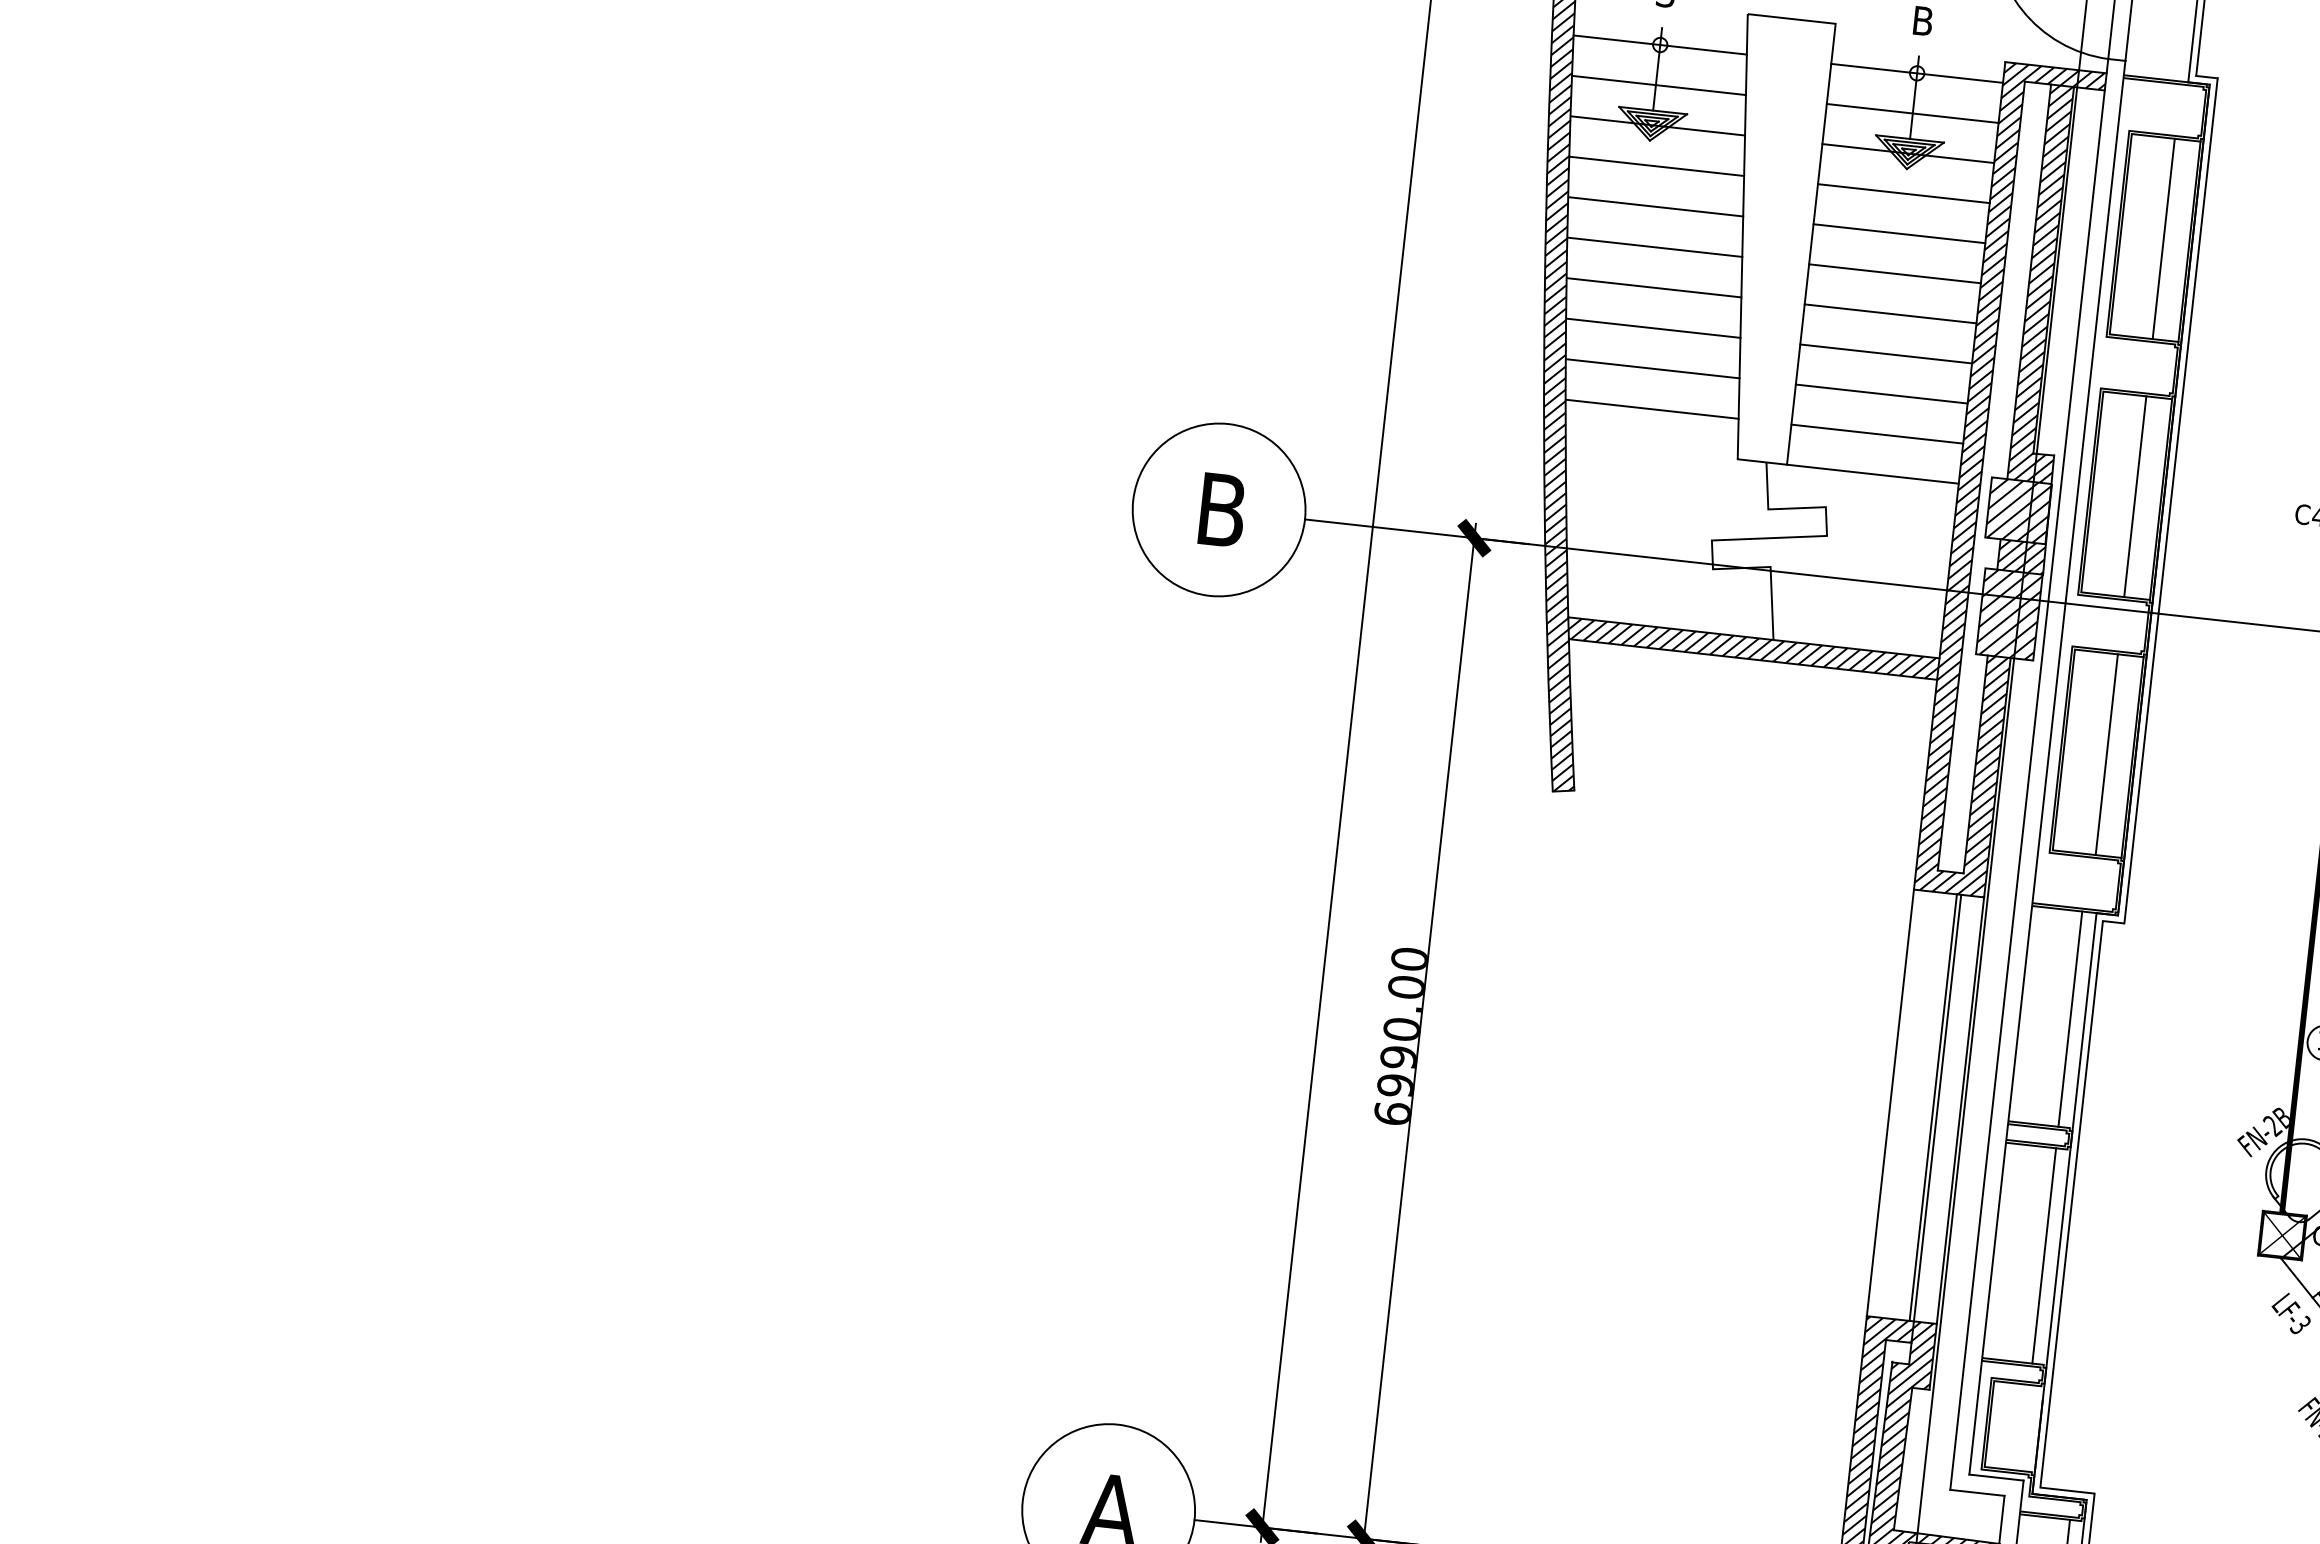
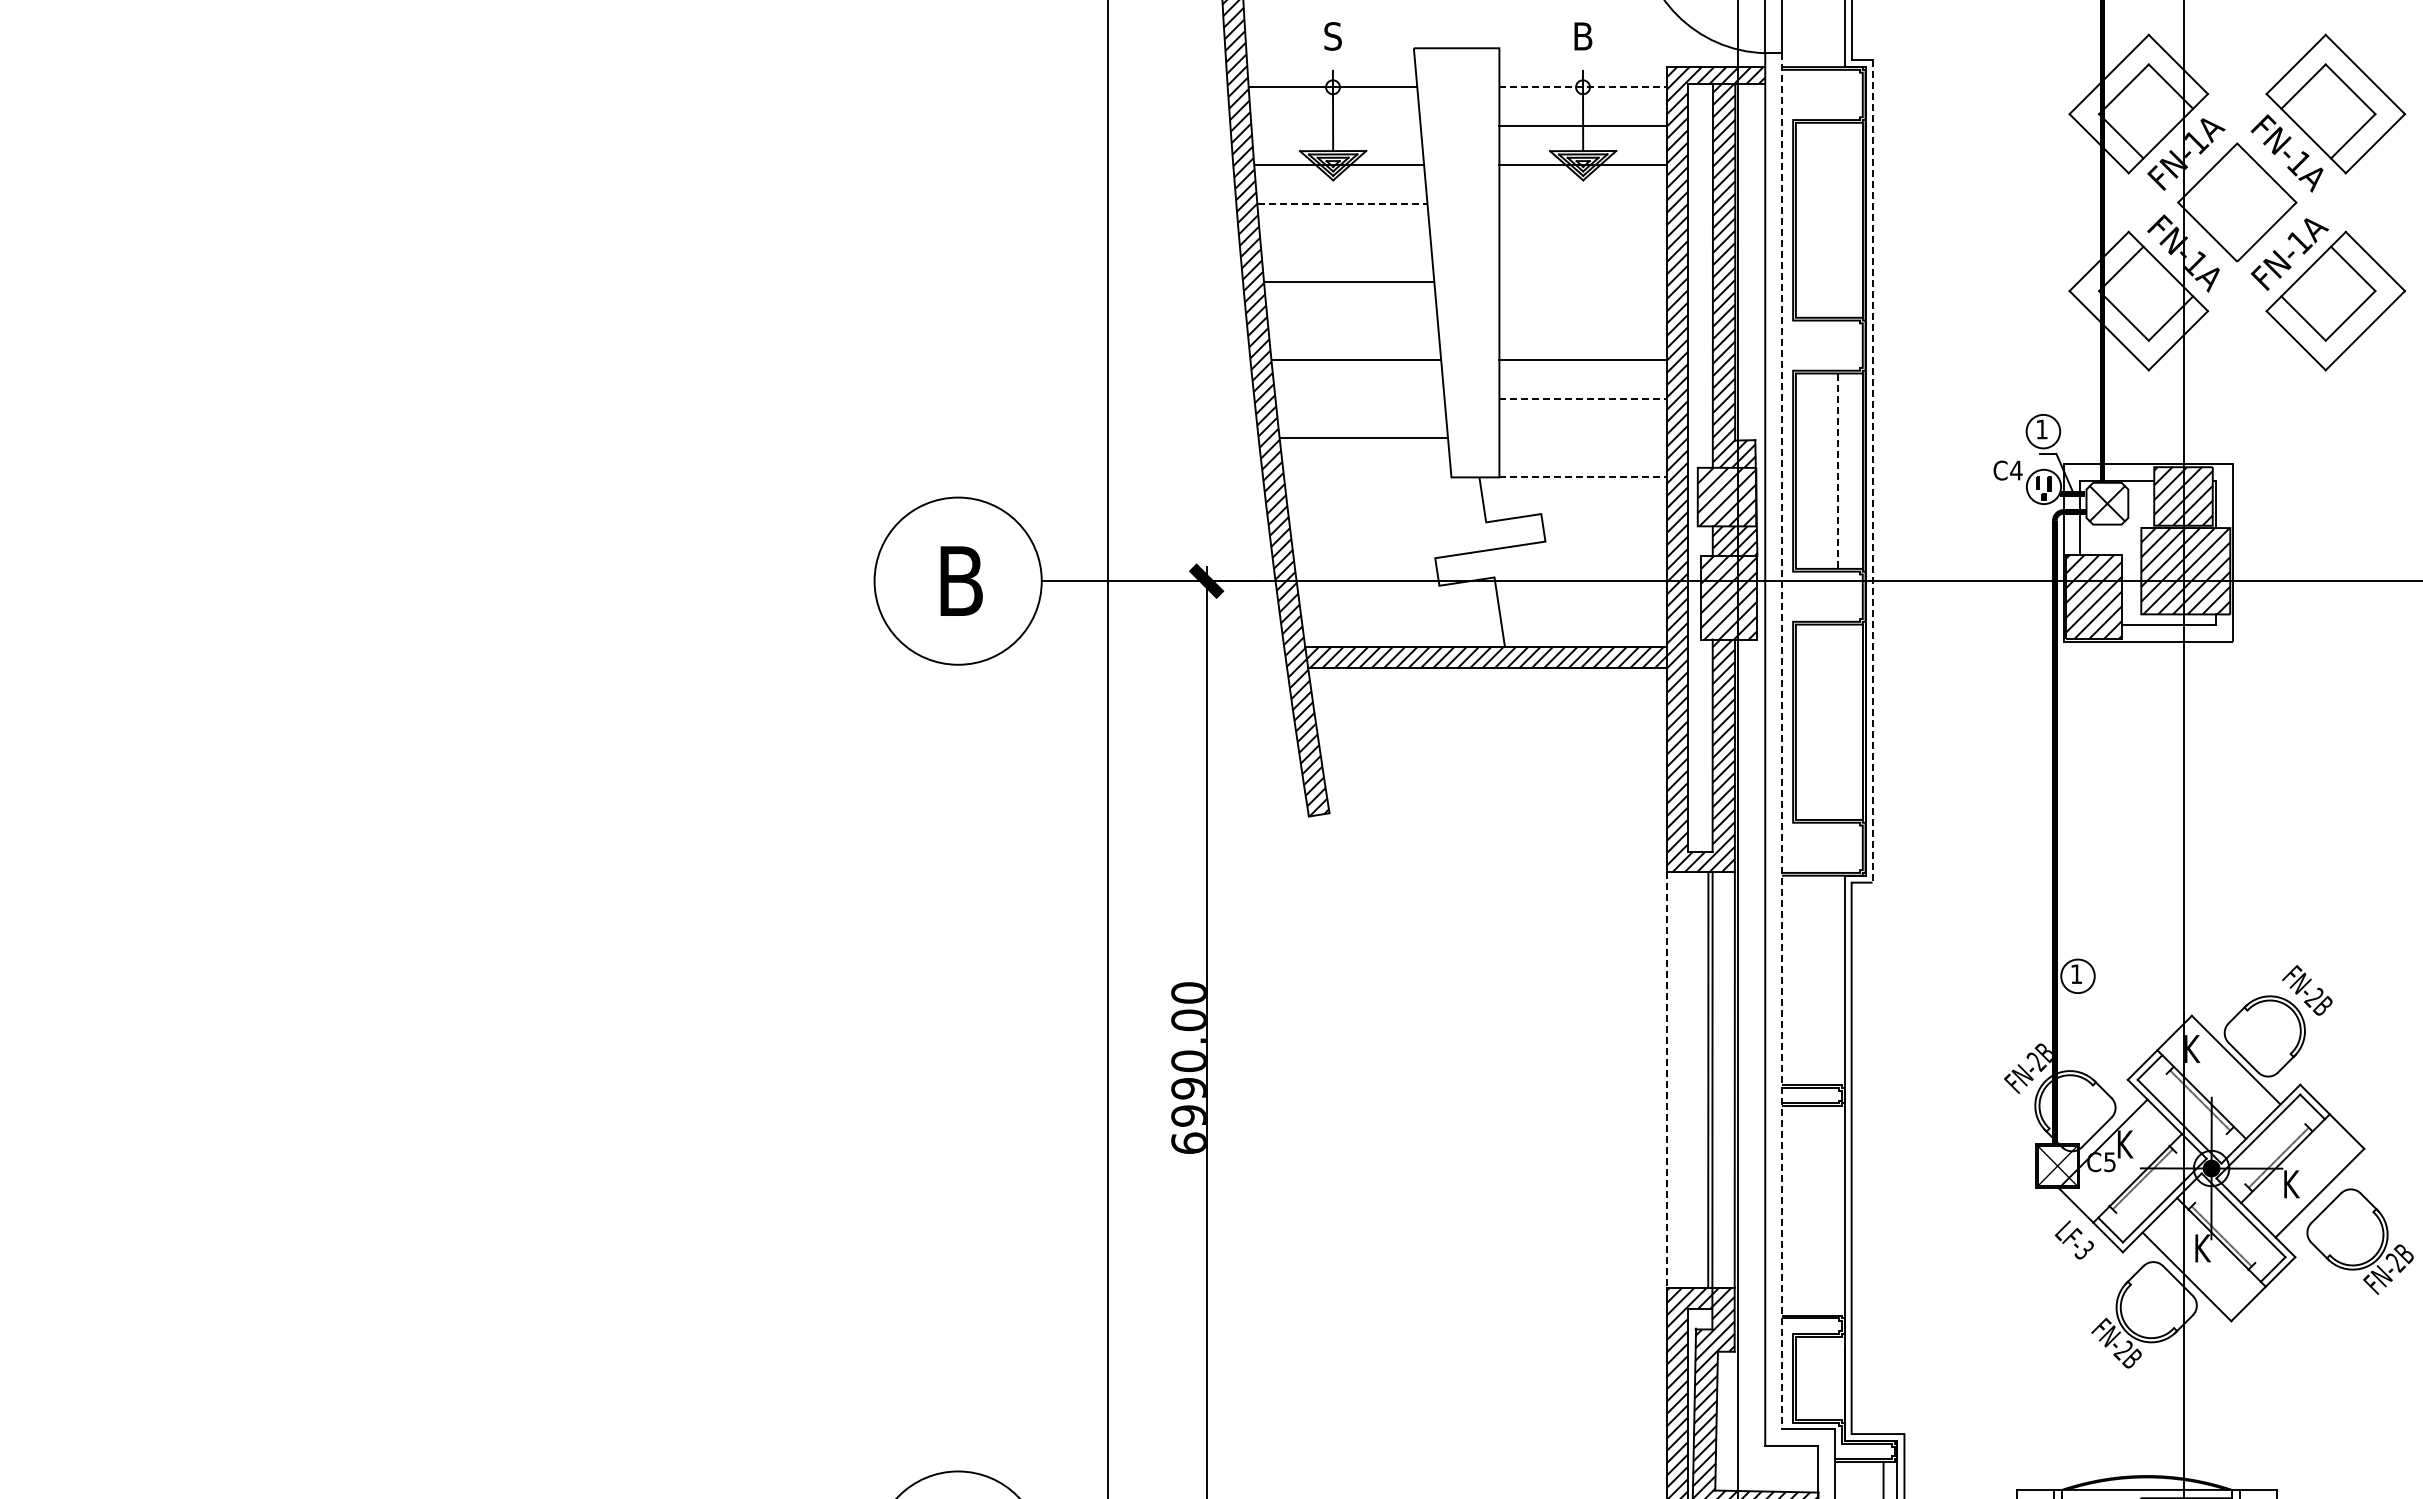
line: (1917, 73) -> (1583, 87), solid -> dashed
line: (1658, 85) -> (1335, 126), removed
line: (1656, 166) -> (1342, 204), solid -> dashed
line: (1903, 193) -> (1582, 204), removed
line: (1655, 206) -> (1345, 243), removed
line: (1898, 233) -> (1582, 243), removed
line: (2163, 238) -> (1837, 219), removed
line: (1894, 273) -> (1582, 282), removed
line: (1653, 287) -> (1352, 321), removed
line: (1890, 313) -> (1582, 321), removed
line: (1653, 368) -> (1360, 399), removed
line: (1882, 394) -> (1583, 399), solid -> dashed
line: (1876, 434) -> (1582, 438), removed
line: (1873, 474) -> (1583, 477), solid -> dashed
line: (2135, 497) -> (1837, 471), solid -> dashed
line: (2170, 500) -> (1872, 471), solid -> dashed
line: (2106, 753) -> (1837, 721), removed
line: (2046, 768) -> (1781, 741), solid -> dashed
line: (2070, 1019) -> (1830, 980), removed
line: (1890, 1103) -> (1666, 1080), solid -> dashed
line: (2044, 1255) -> (1830, 1210), removed

